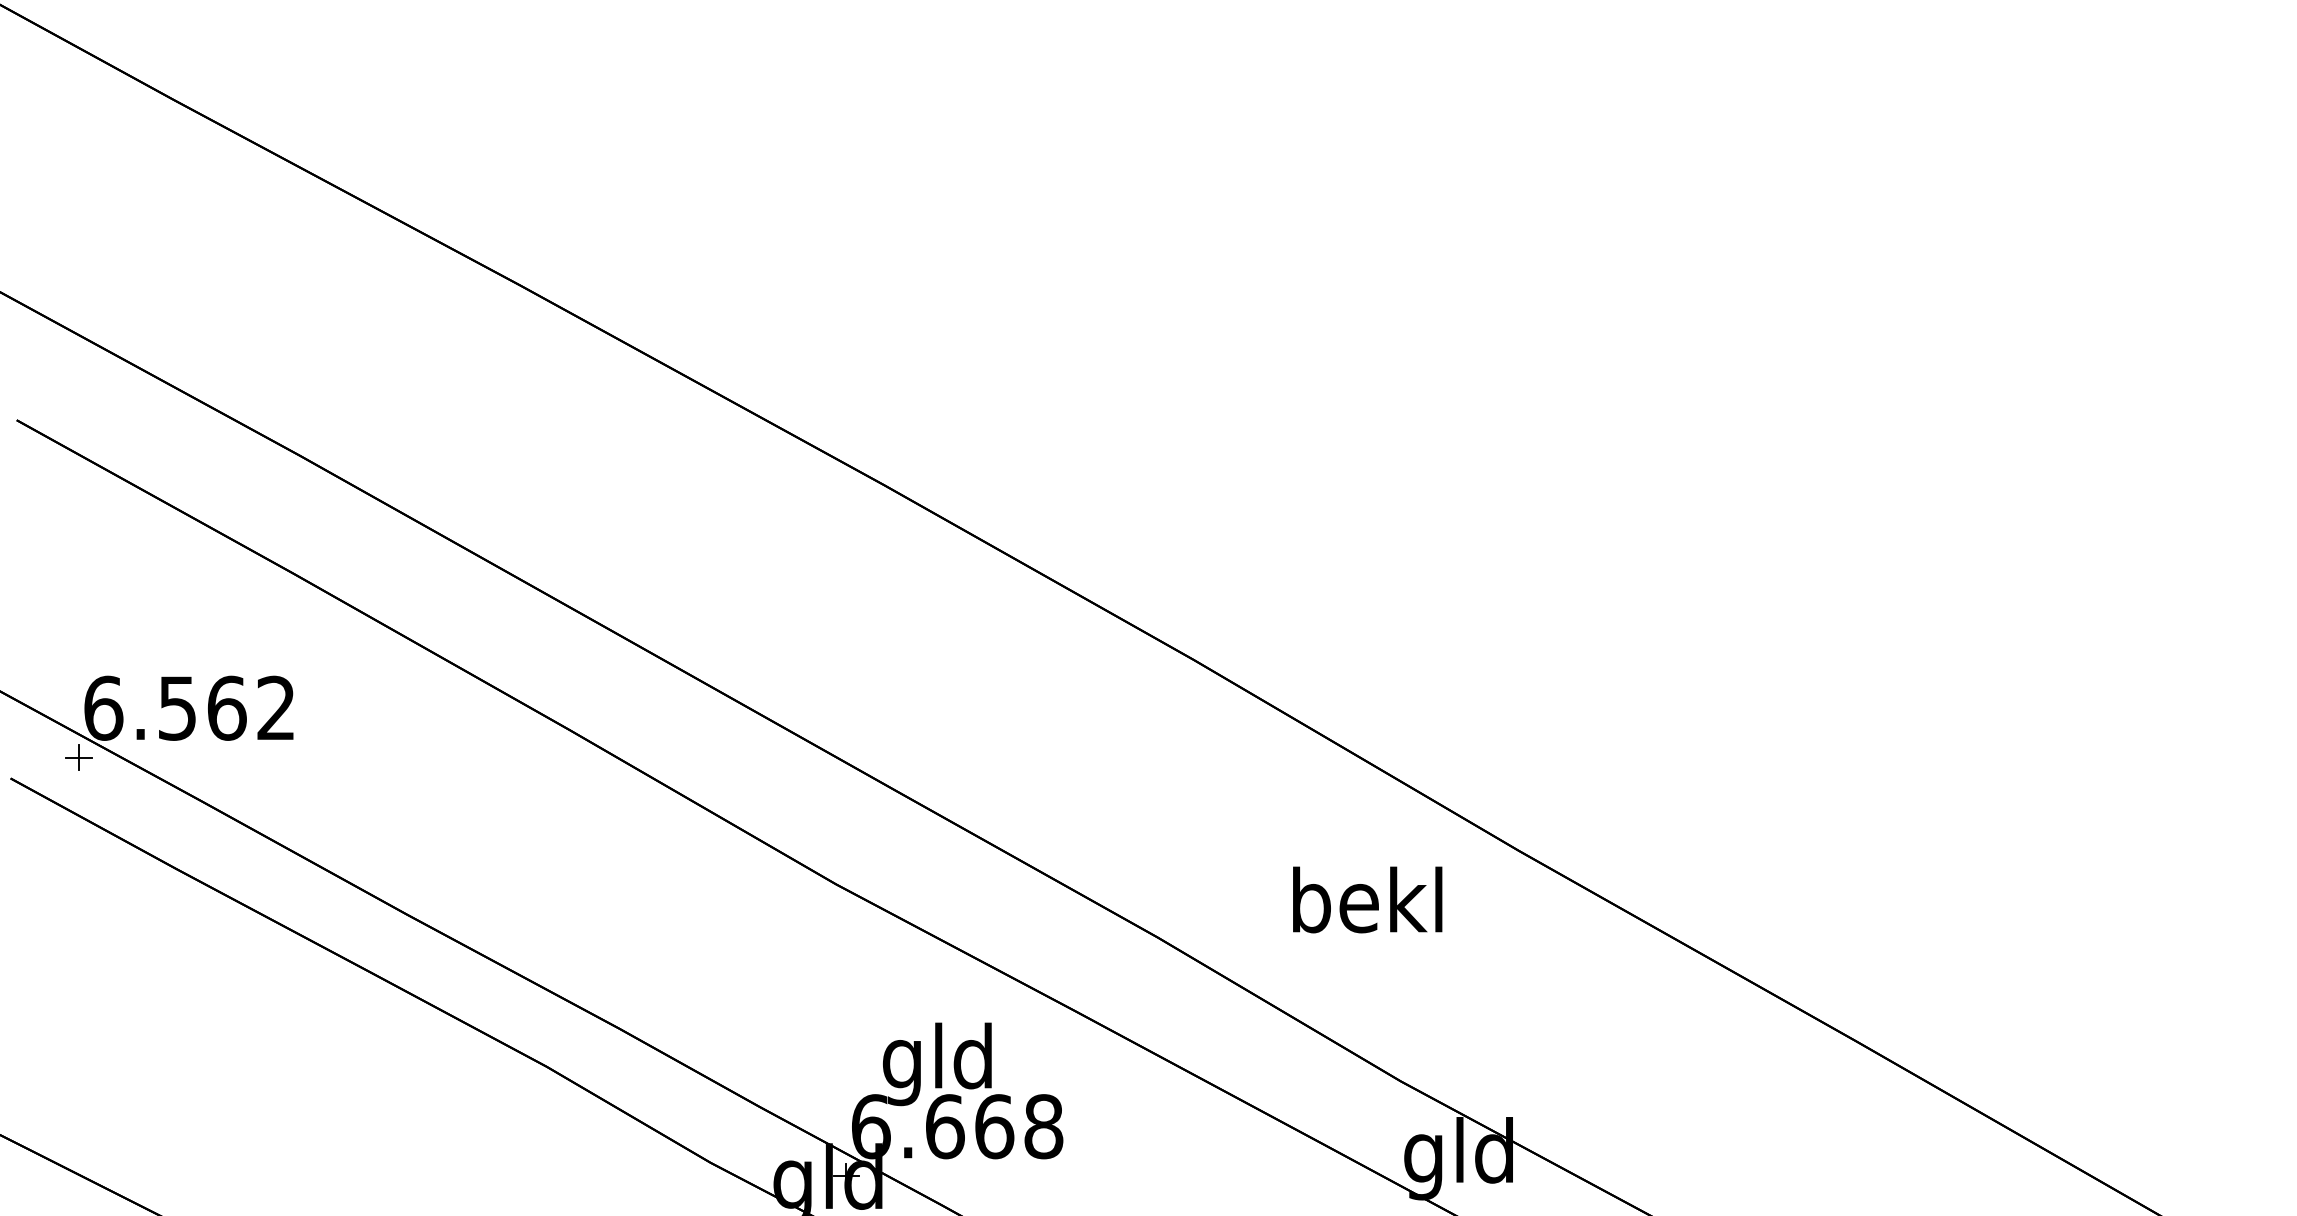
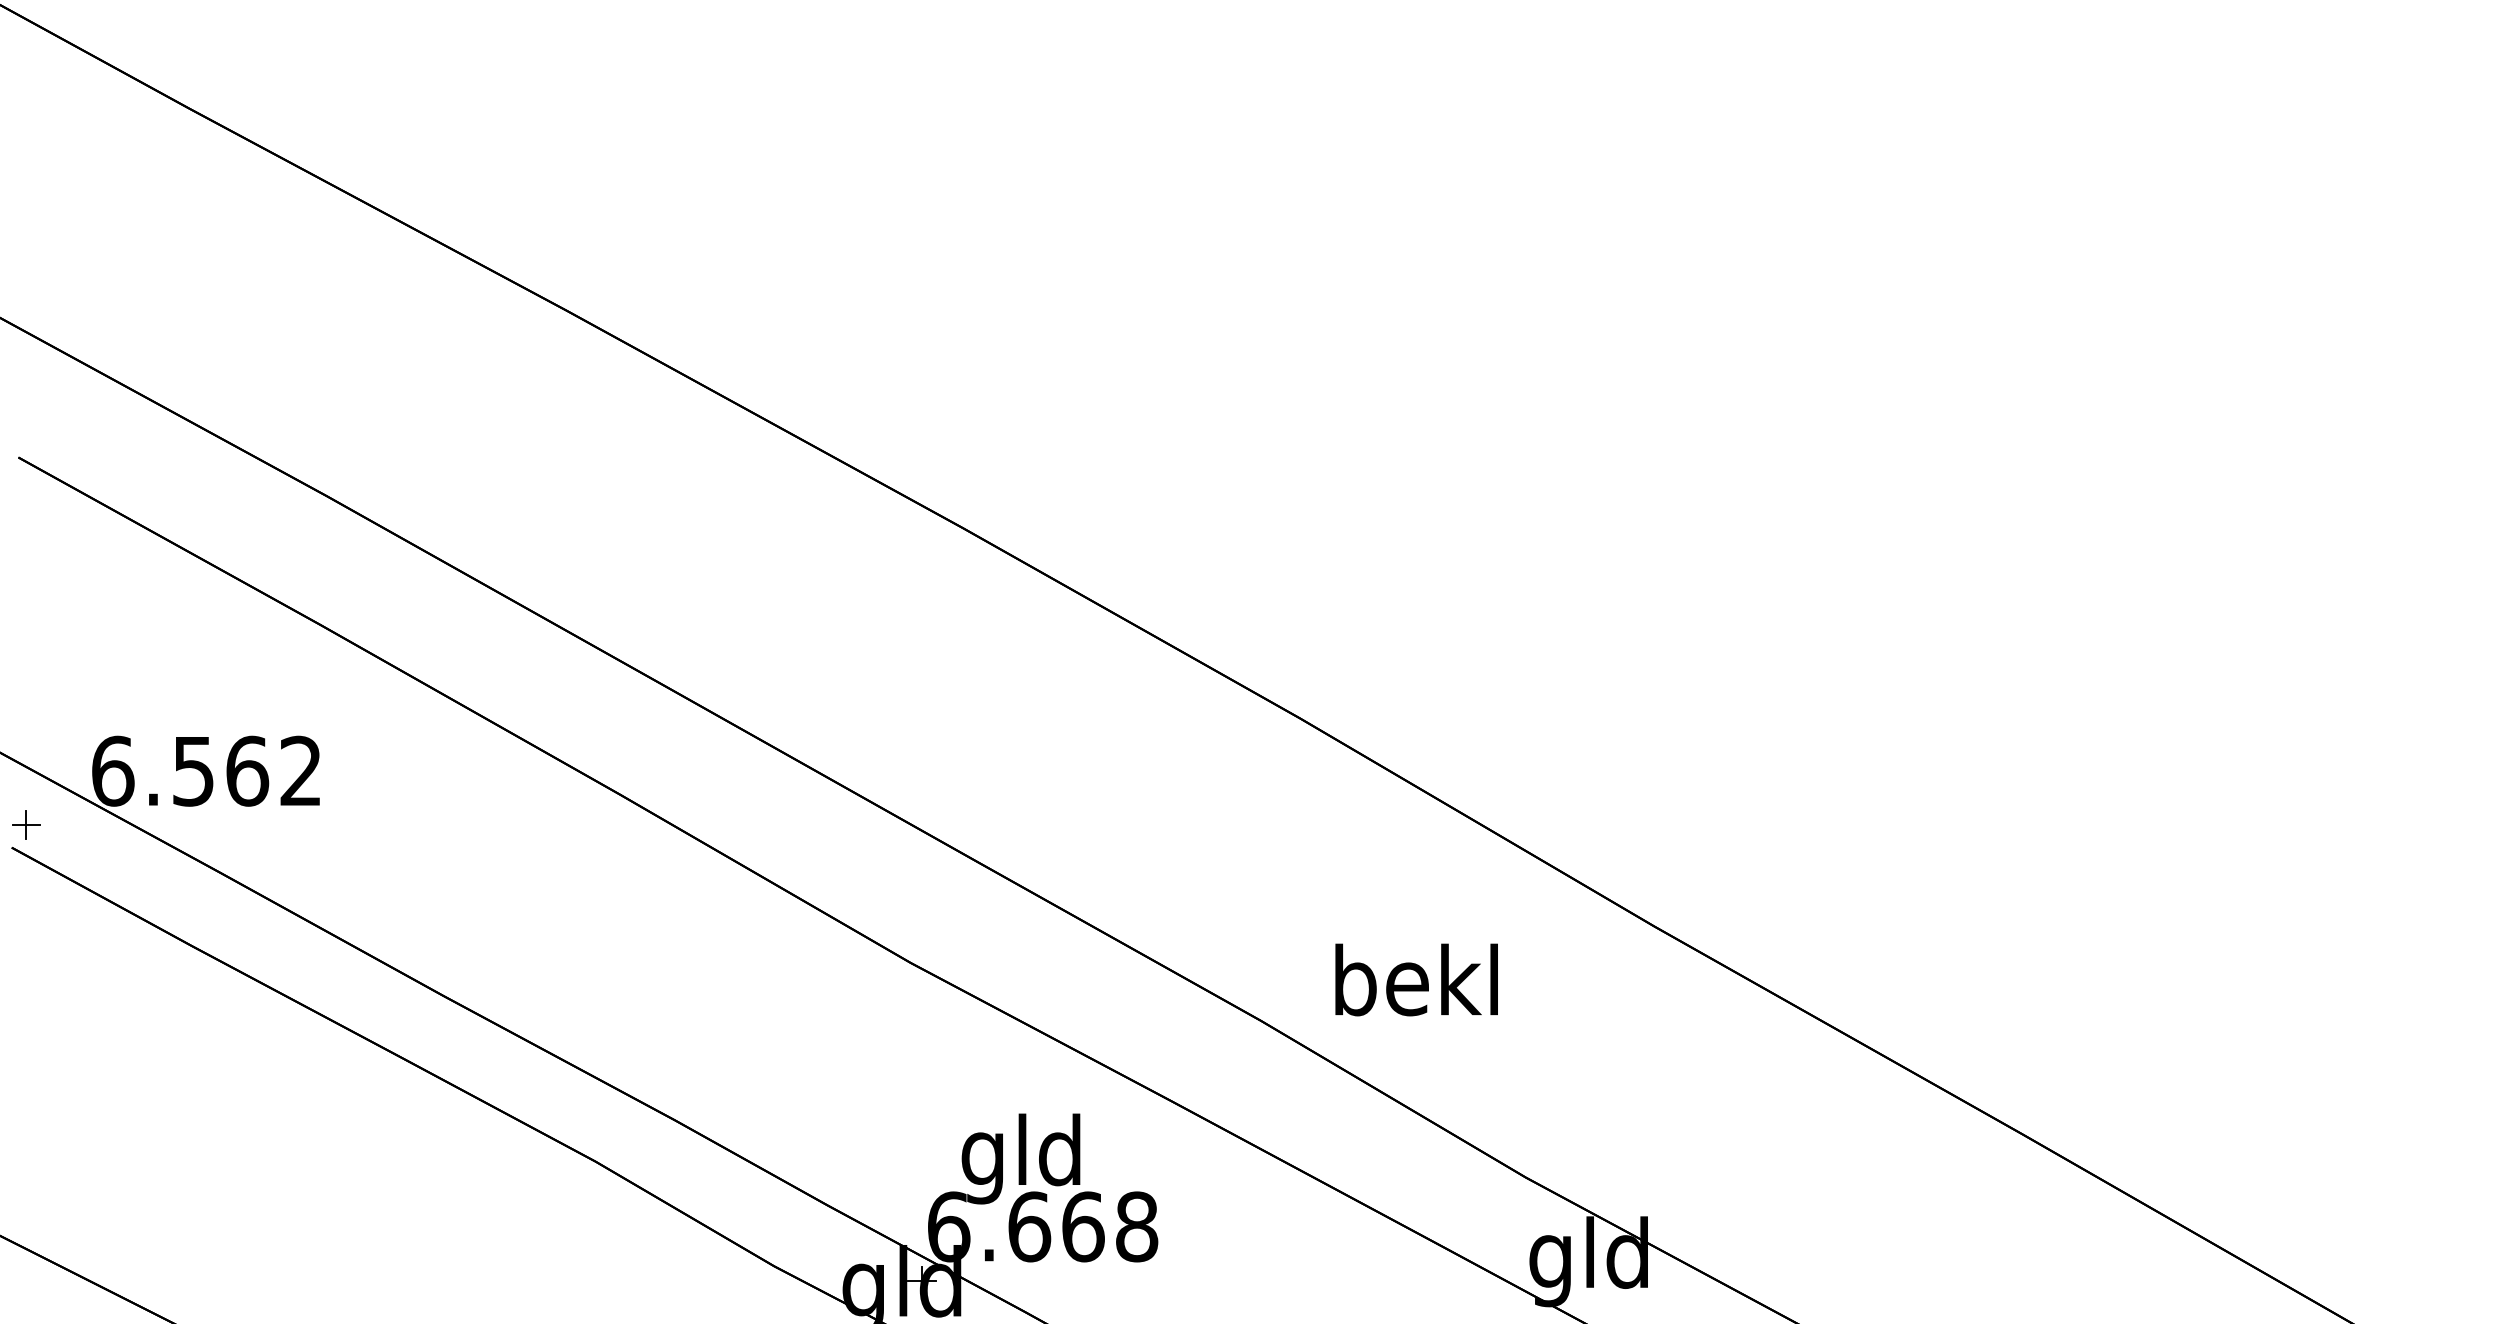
part: (79, 757) -> (26, 824), moved
text: (1367, 899) -> (1416, 979), moved

